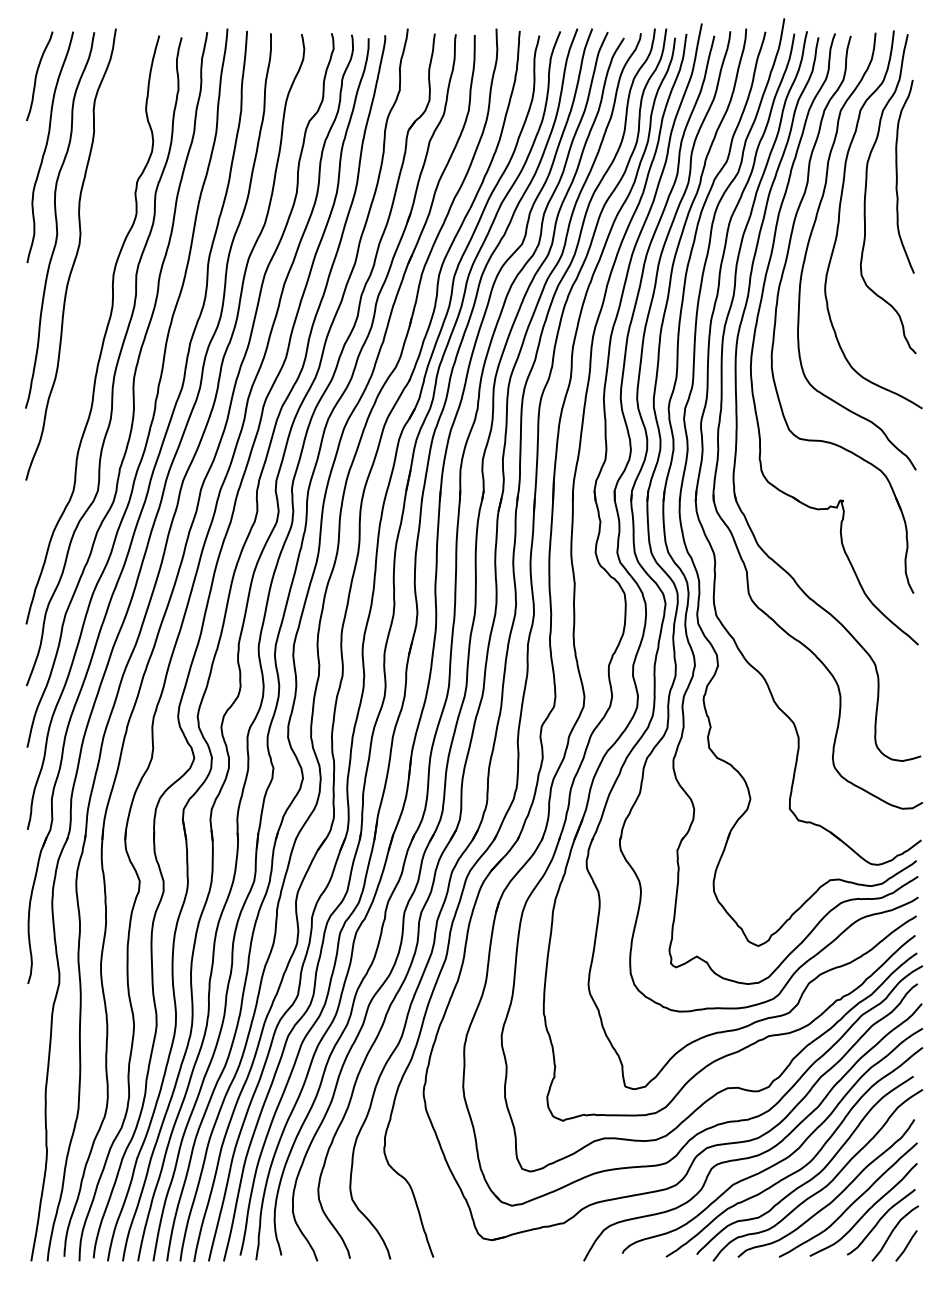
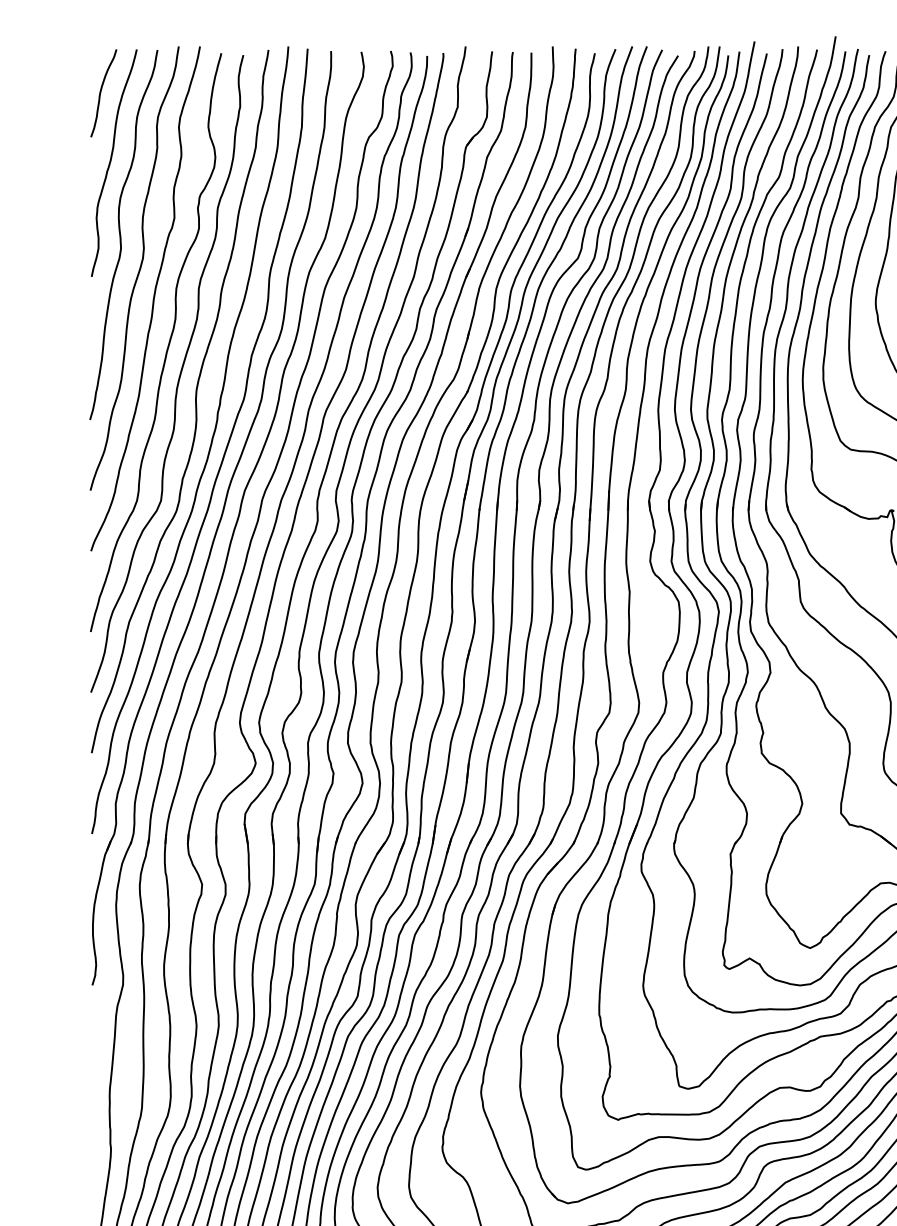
curve: (89, 285) -> (152, 298), added

